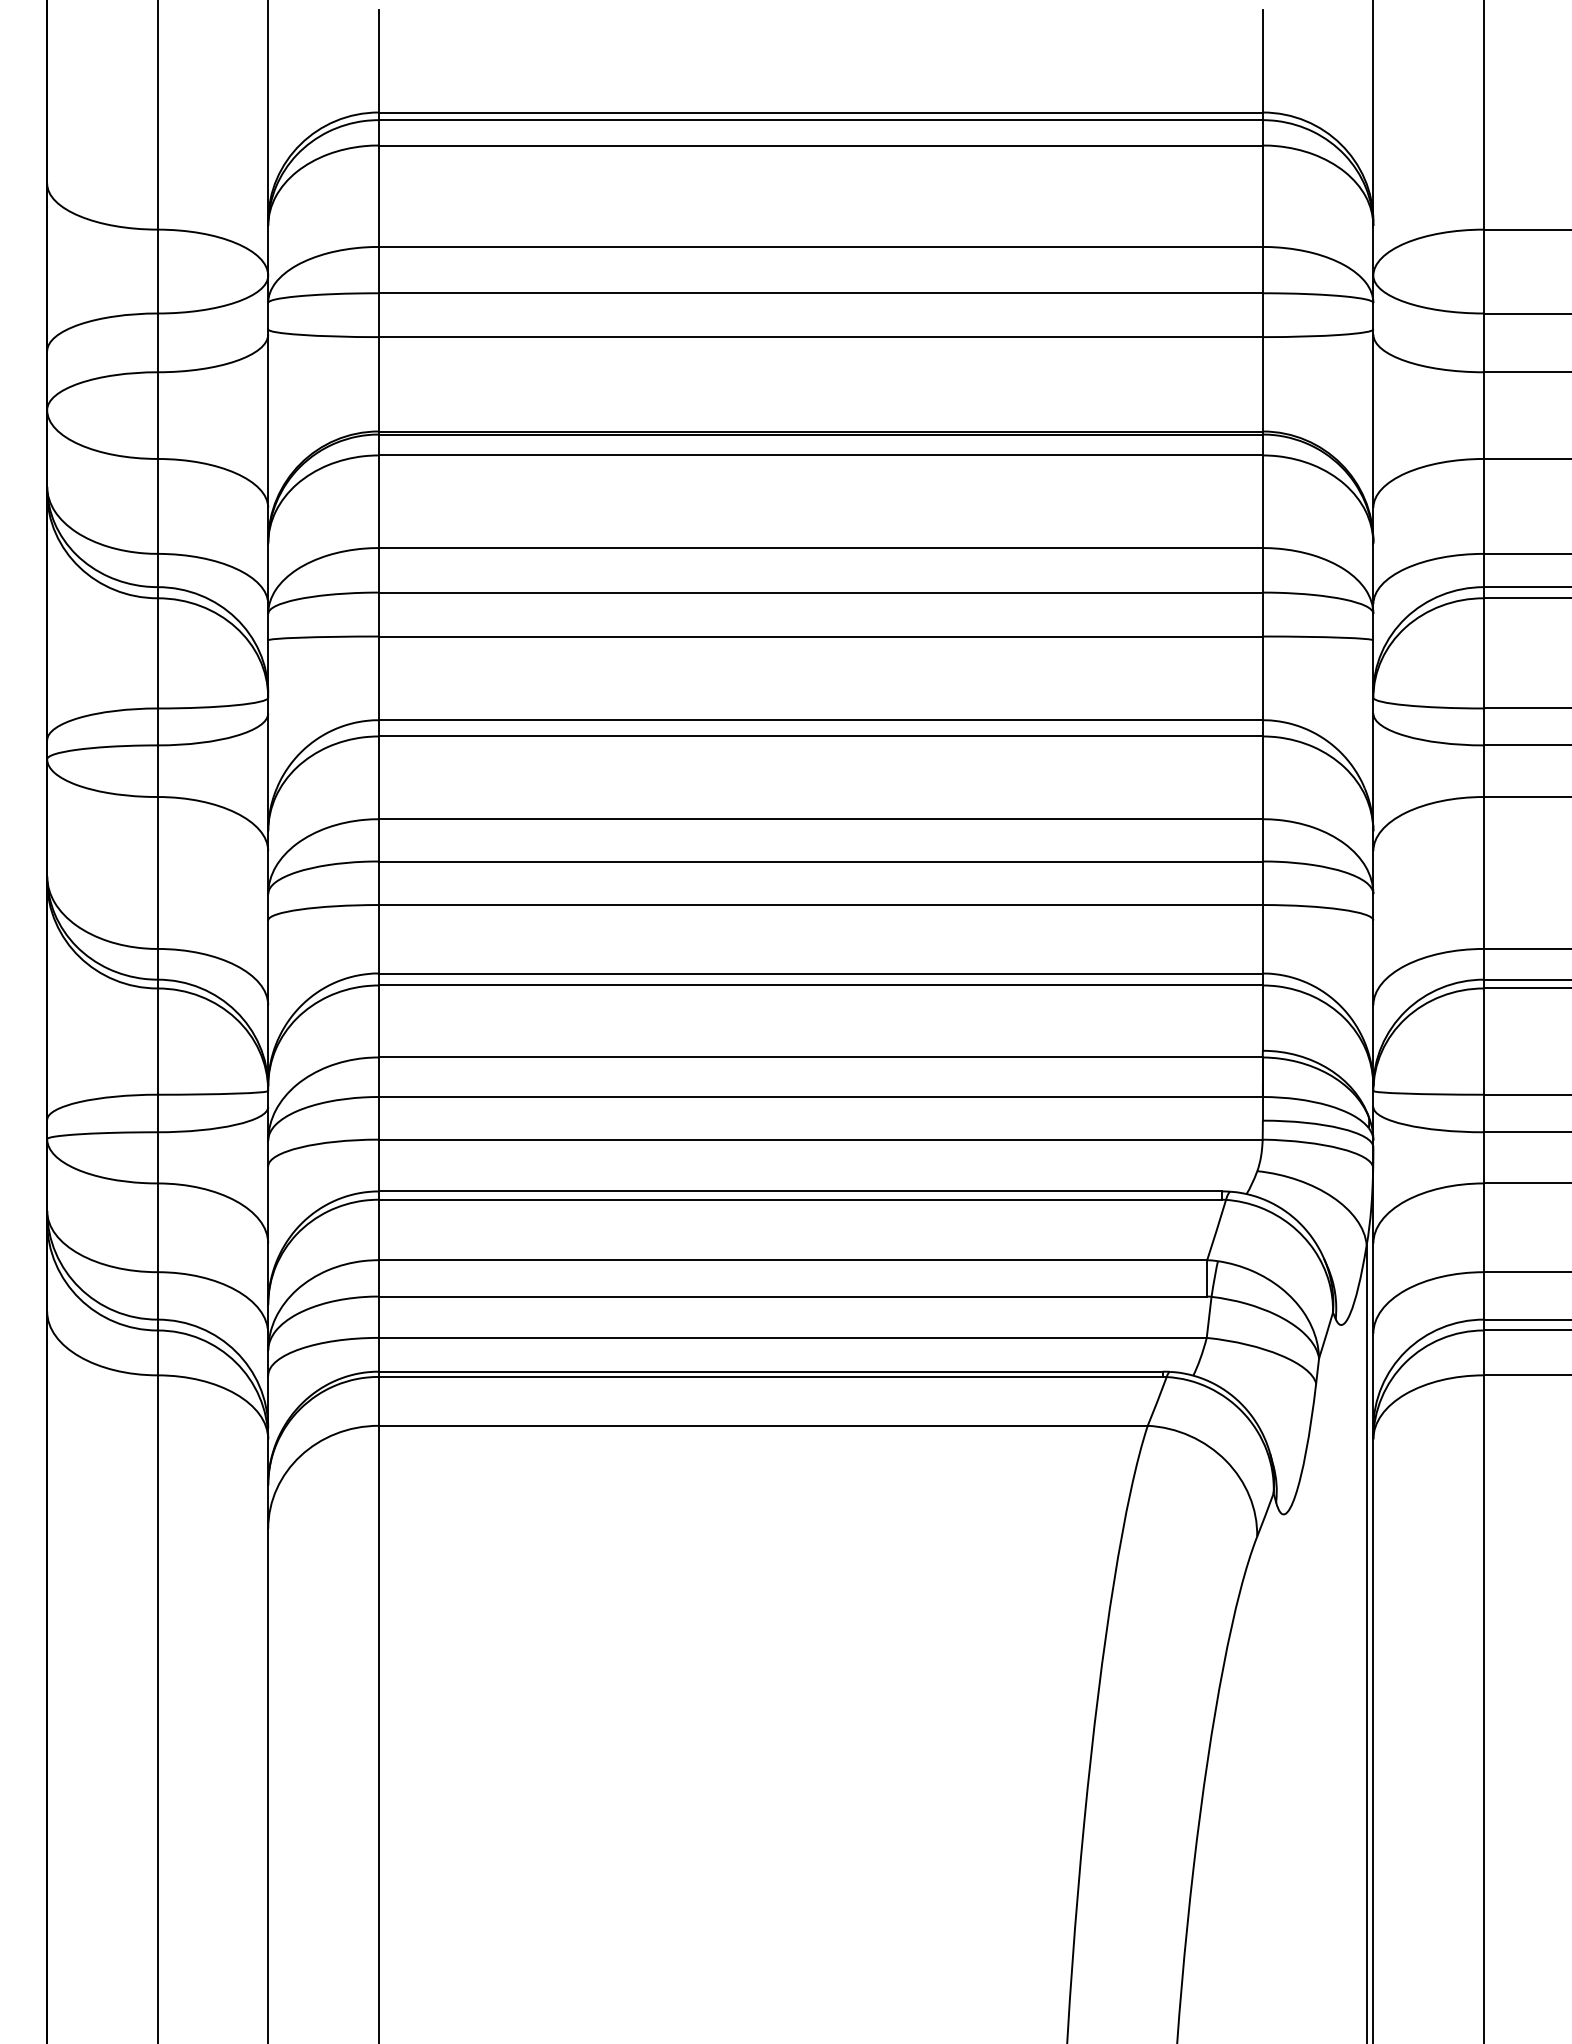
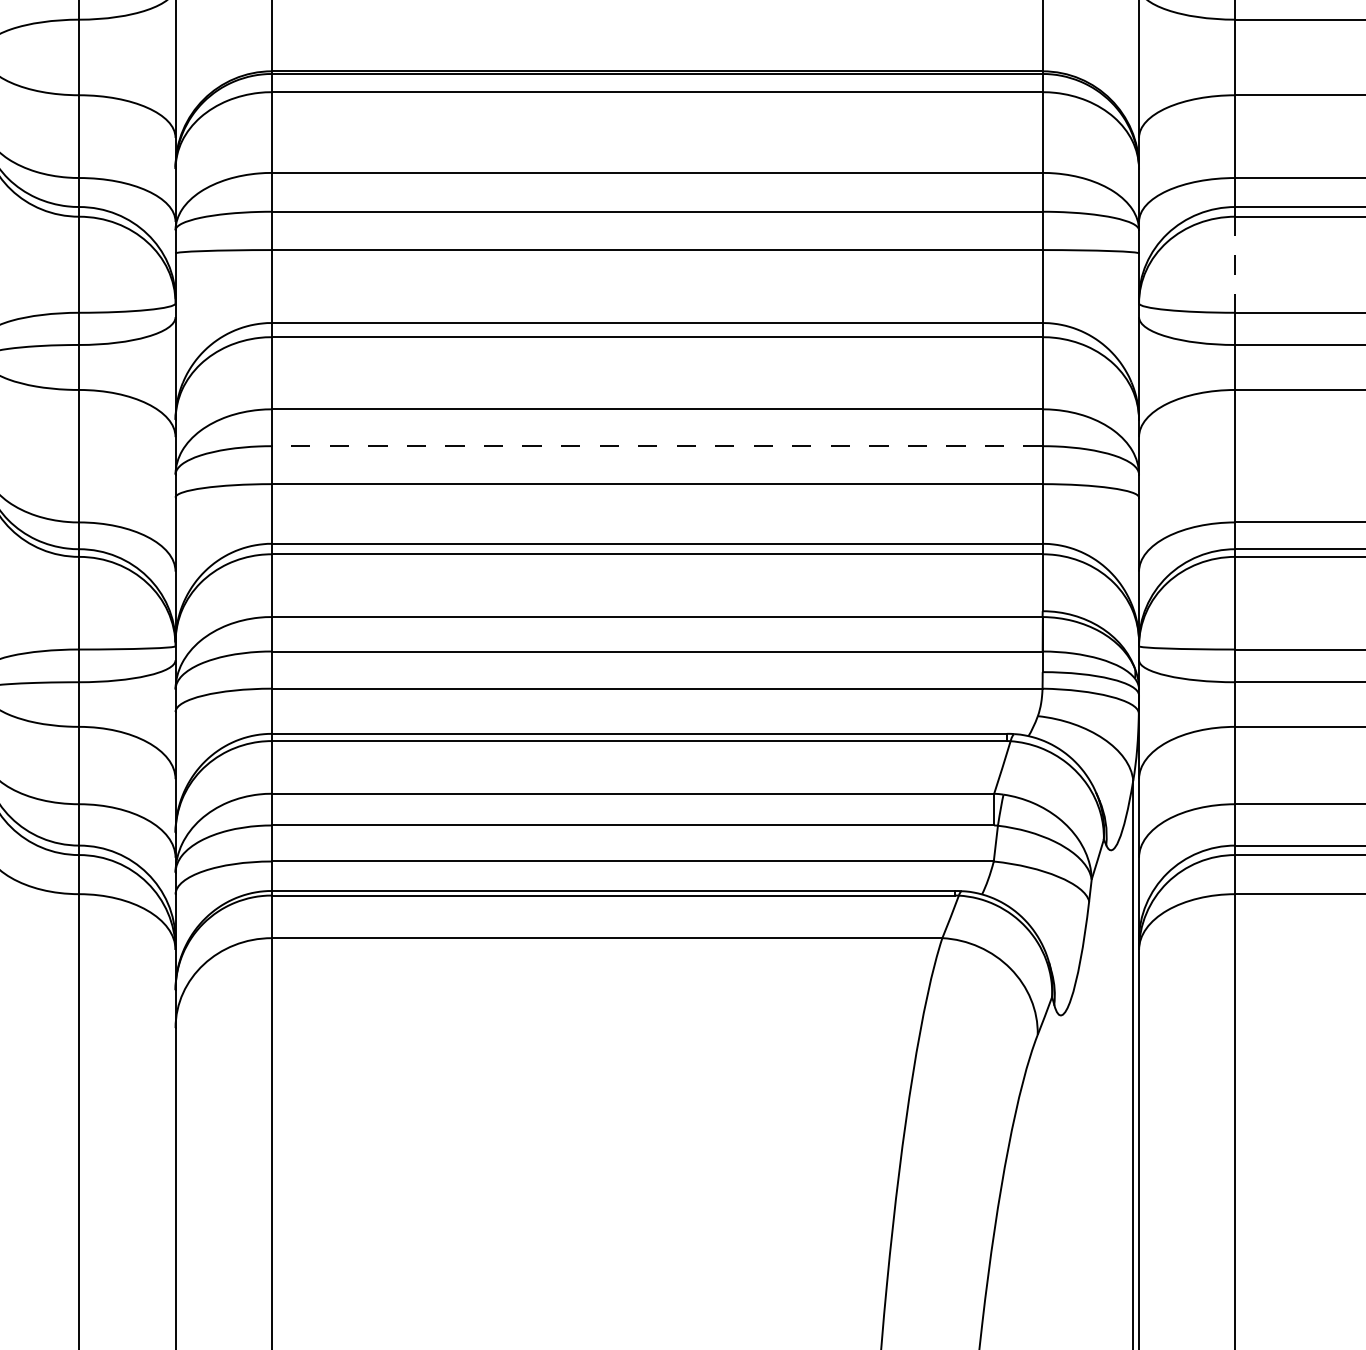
line: (1483, 653) -> (1235, 264), solid -> dashed
line: (820, 861) -> (657, 446), solid -> dashed

